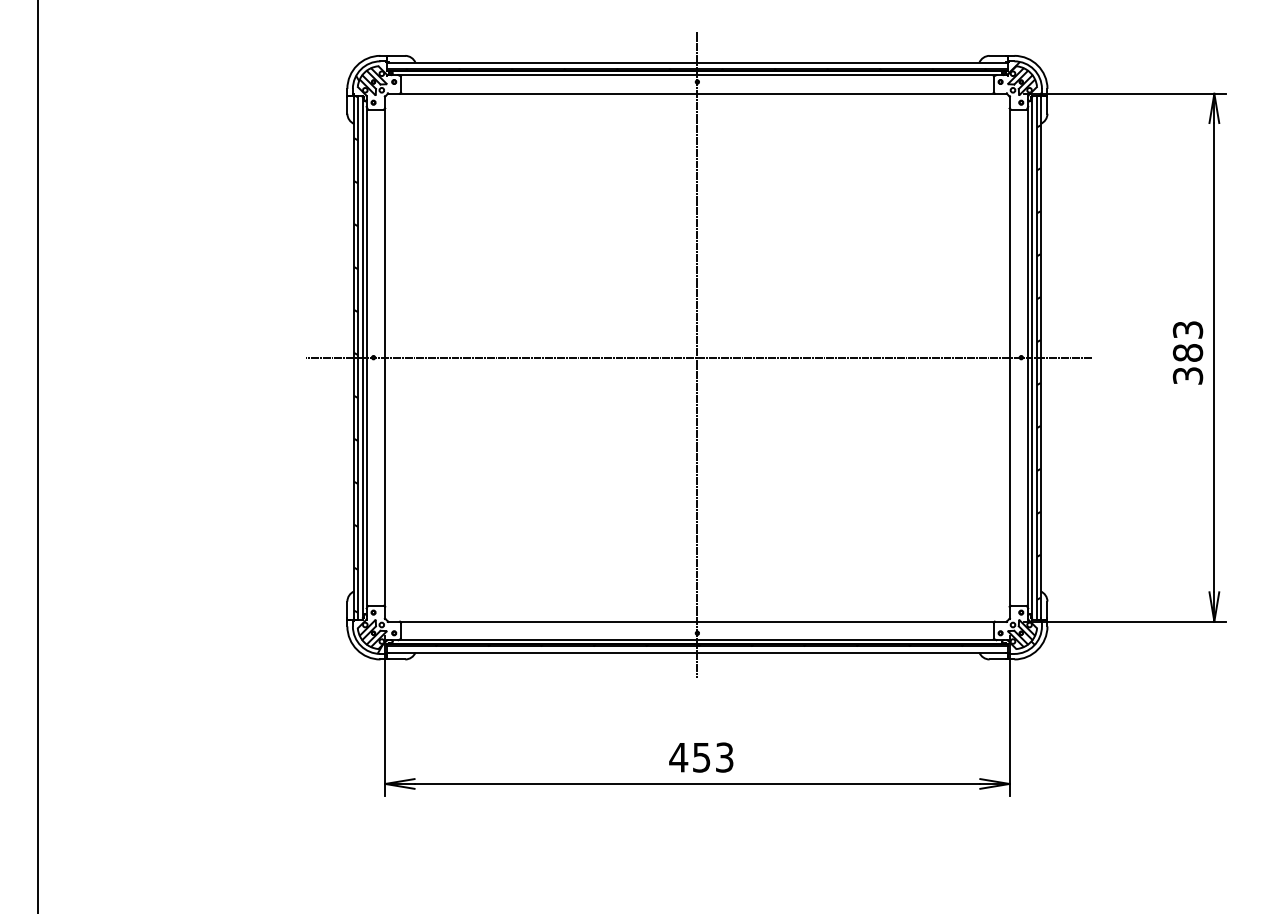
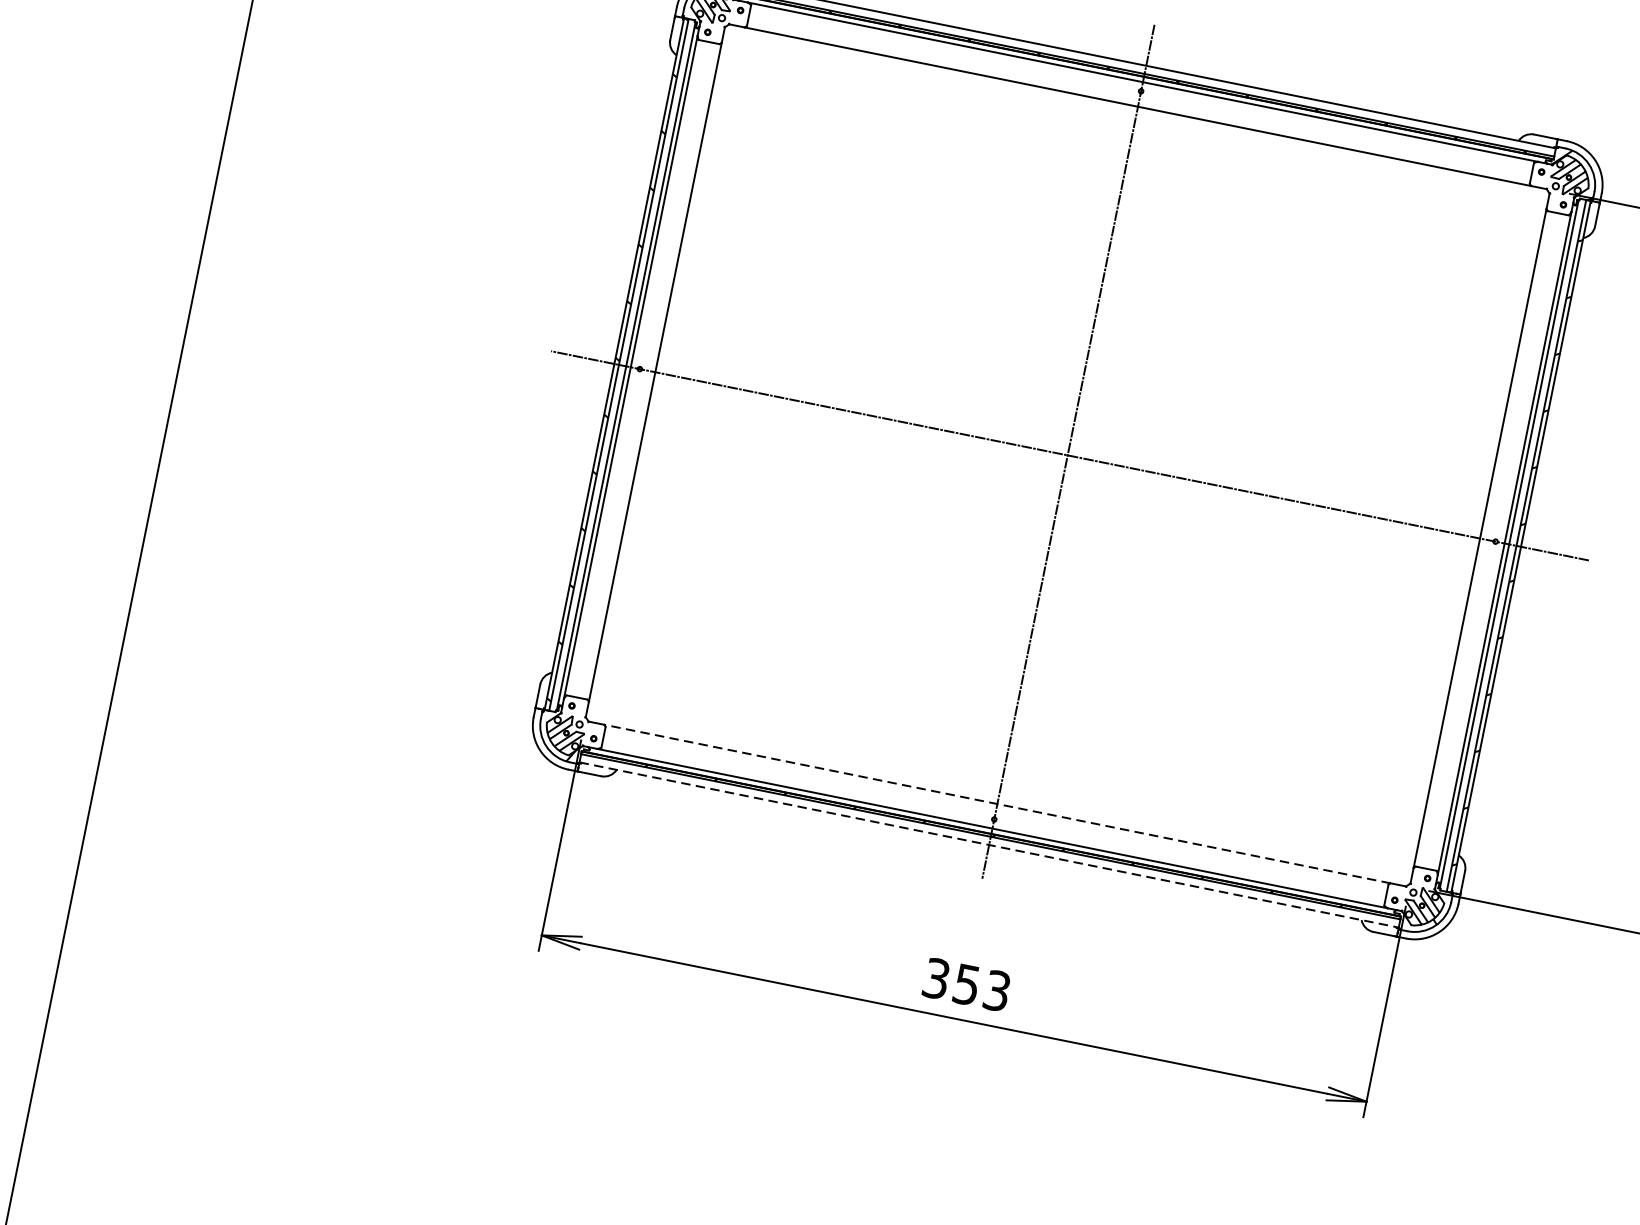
line: (697, 621) -> (997, 803), solid -> dashed
line: (697, 652) -> (989, 844), solid -> dashed
text: (678, 757) -> (936, 978), 453 -> 353

